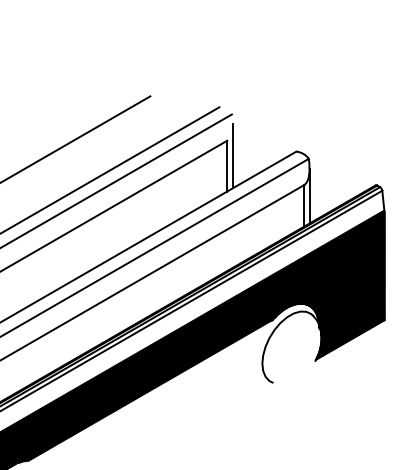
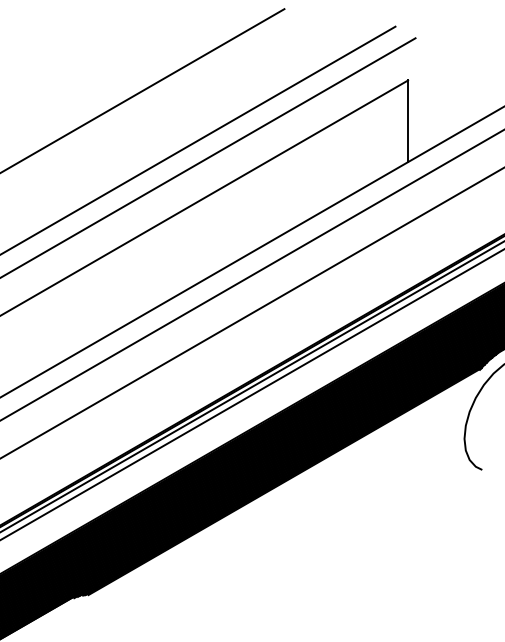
line: (232, 156) -> (416, 105), removed

